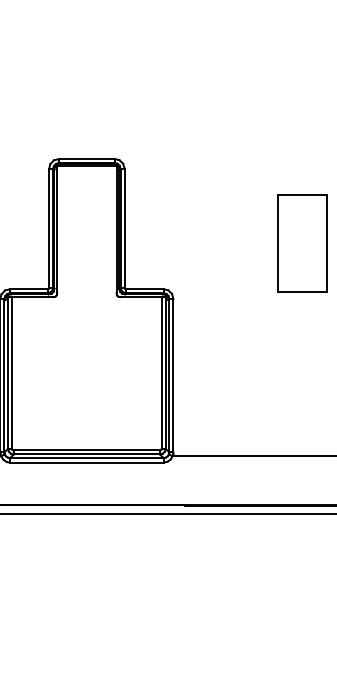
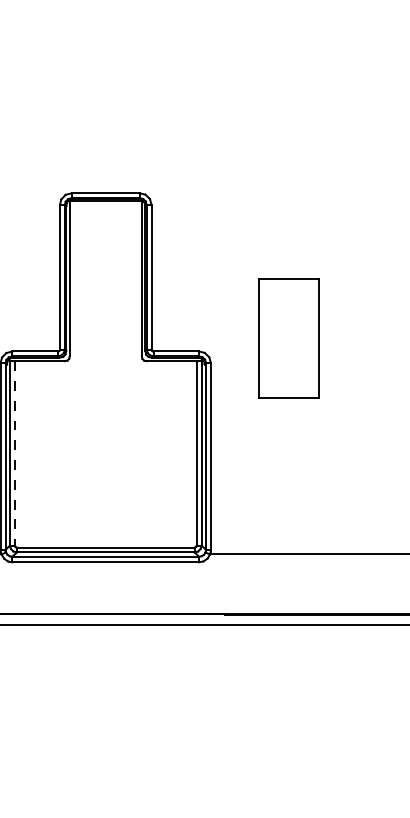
part: (302, 243) -> (288, 338), moved
line: (12, 372) -> (15, 452), solid -> dashed

